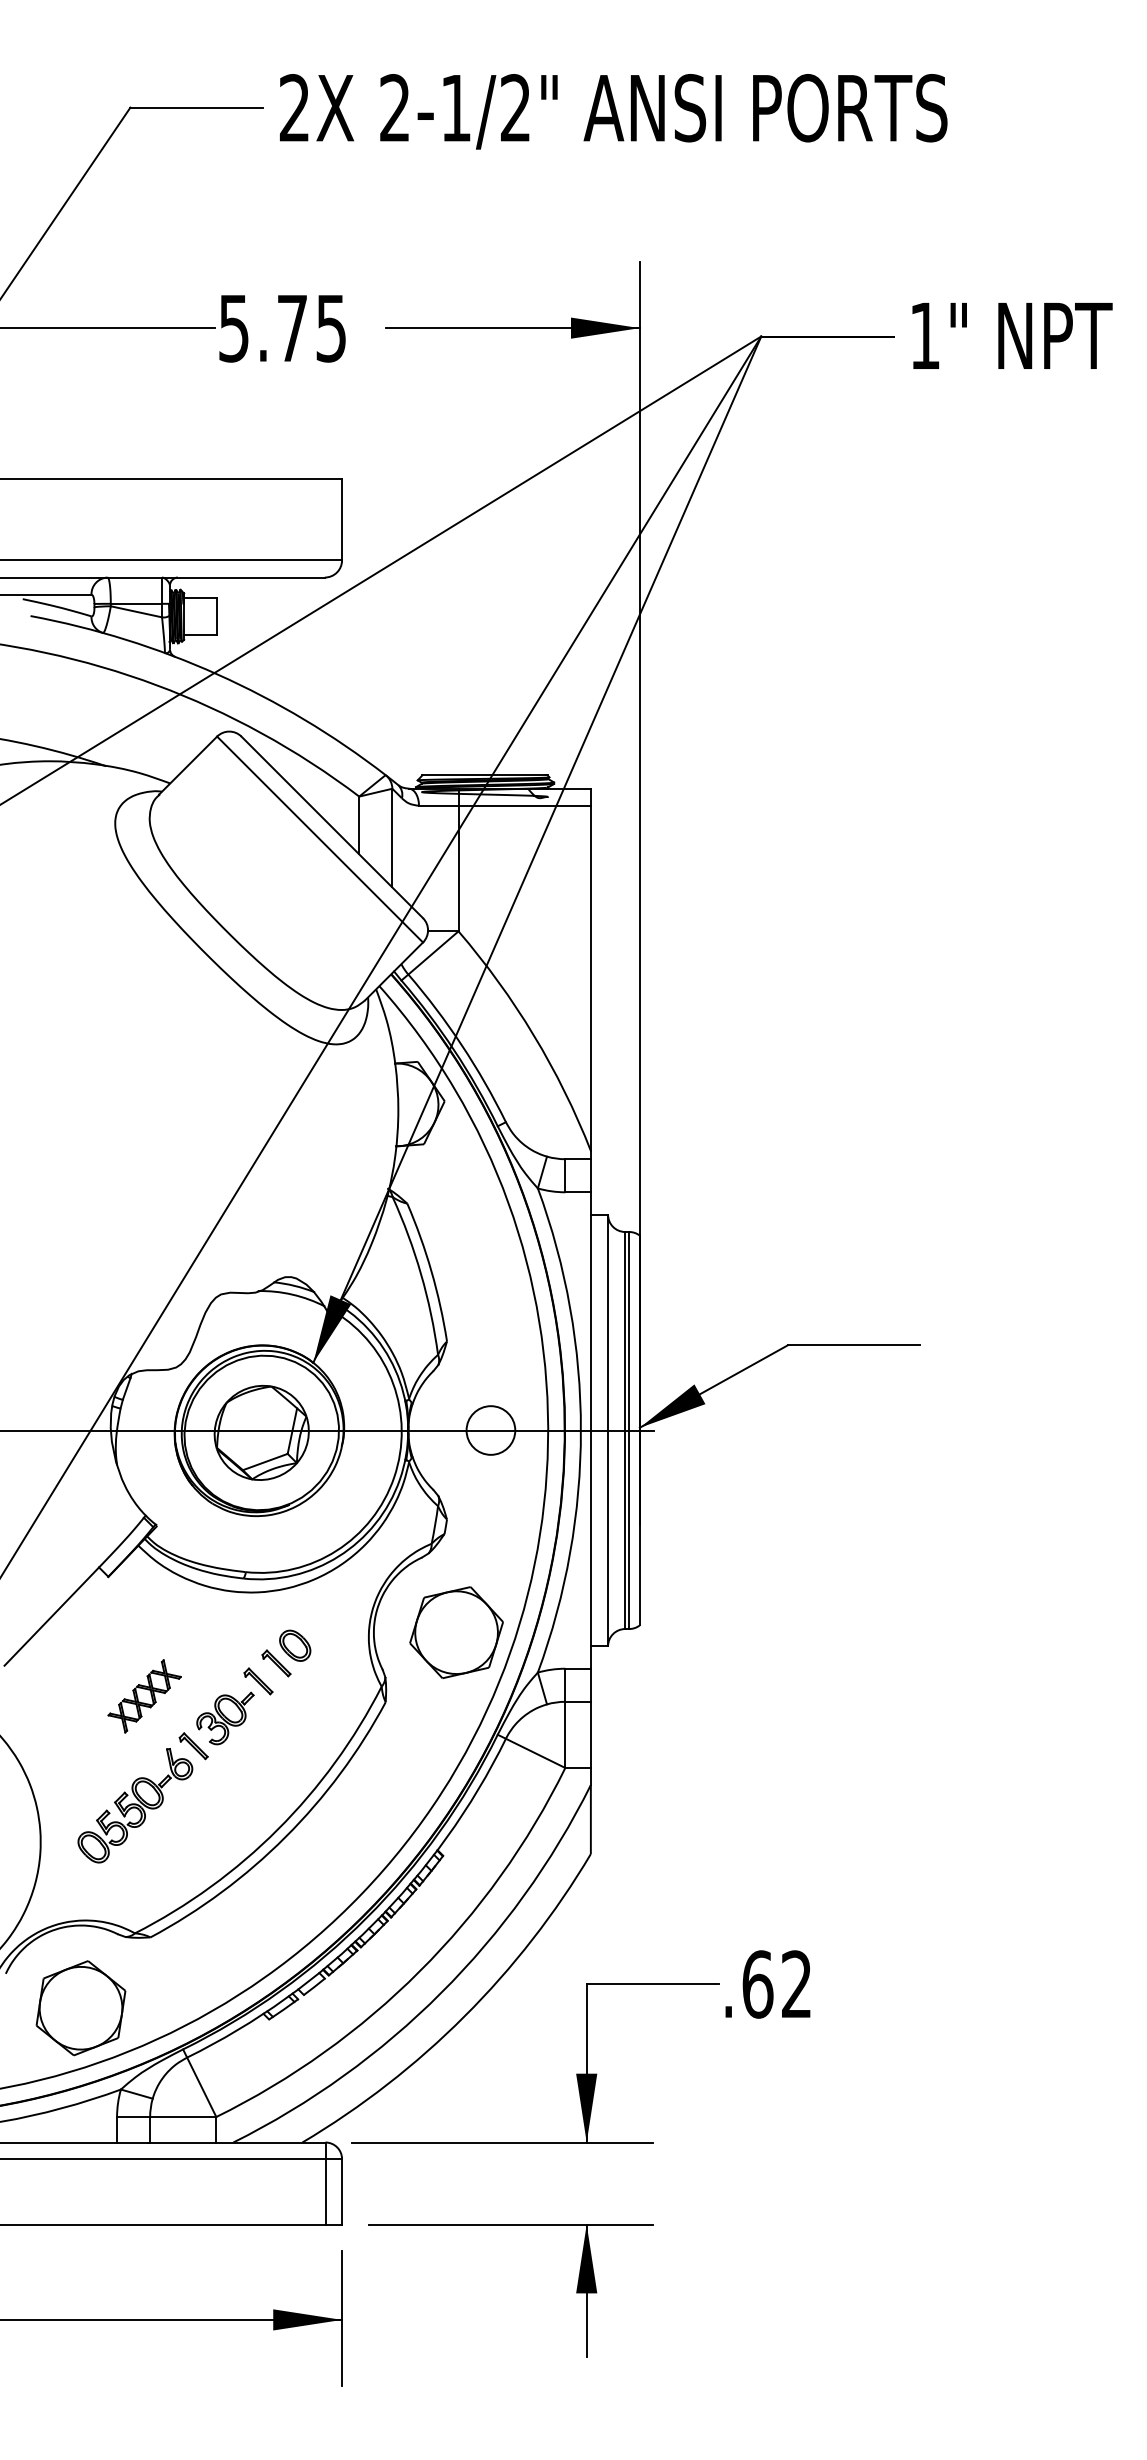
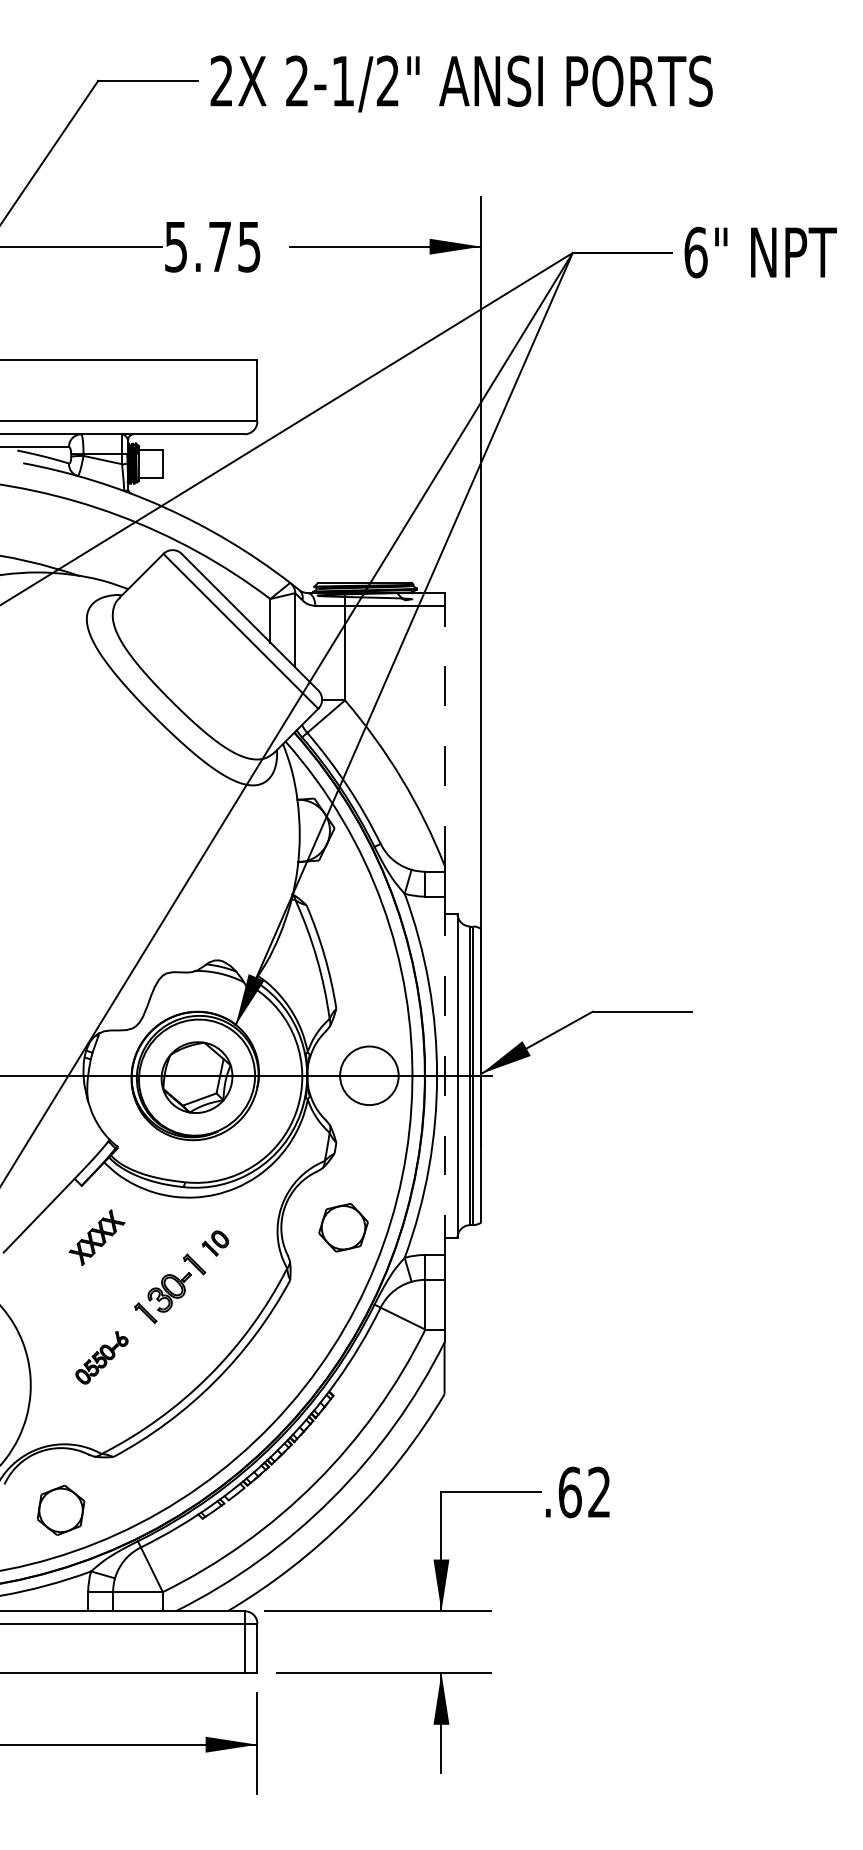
text: (924, 335) -> (695, 252), 1" -> 6"
line: (590, 978) -> (444, 735), solid -> dashed
circle: (491, 1430) -> (369, 1075), size x1.6
line: (590, 1430) -> (444, 1075), solid -> dashed
part: (456, 1632) -> (343, 1227), size x0.7
part: (286, 1653) -> (215, 1243), size x0.7
part: (144, 1696) -> (96, 1237), moved
part: (134, 1805) -> (101, 1357), size x0.6
part: (80, 2008) -> (60, 1510), size x0.7

